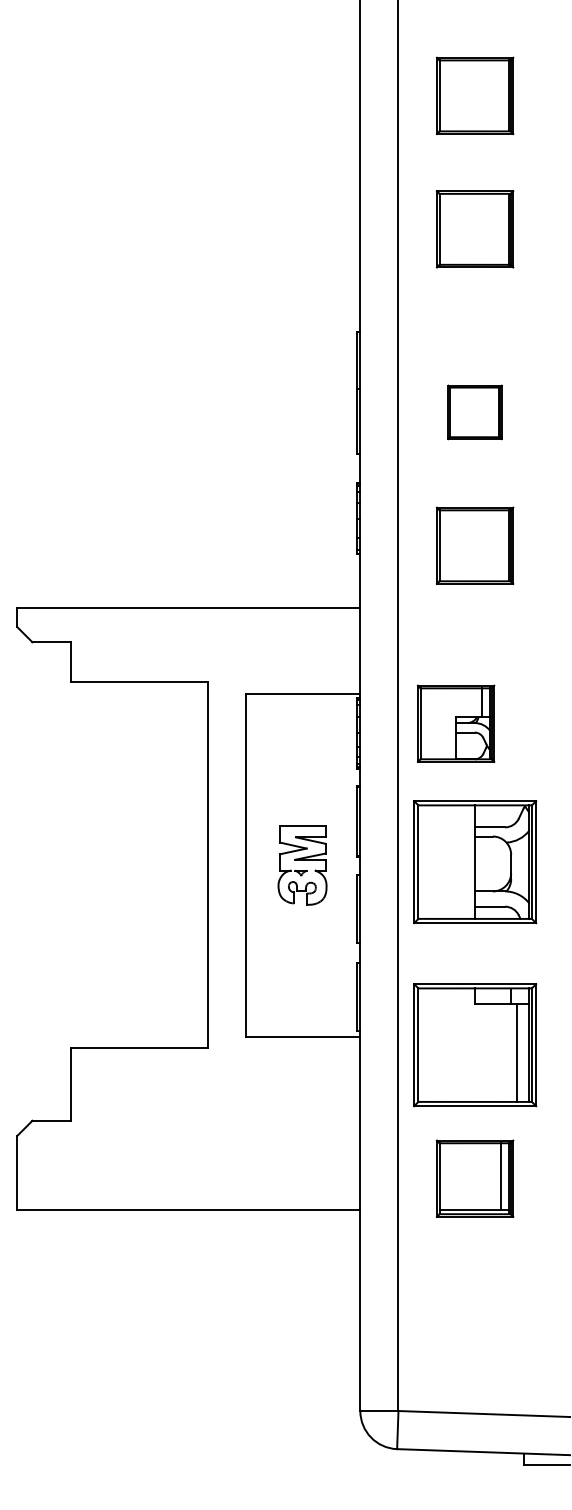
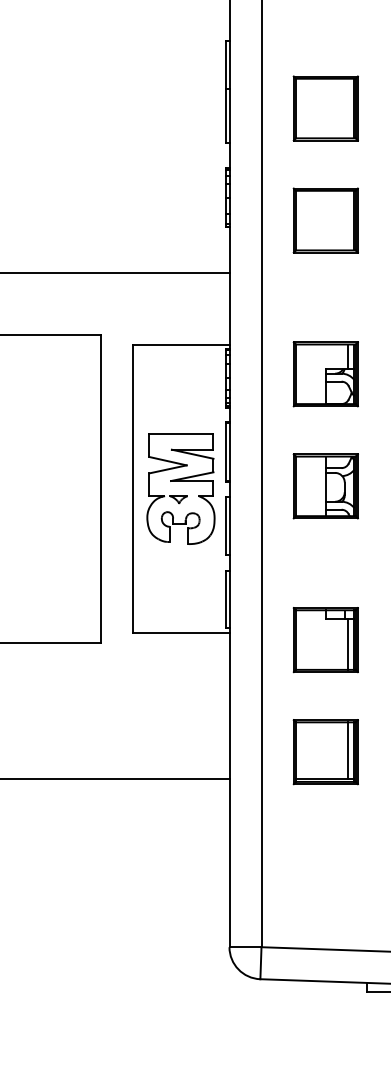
part: (474, 412) -> (325, 108), size x1.43
part: (455, 723) -> (325, 374), moved
part: (474, 862) -> (325, 486), size x0.62
part: (302, 865) -> (180, 489), size x1.67
part: (474, 1045) -> (325, 640), size x0.62

